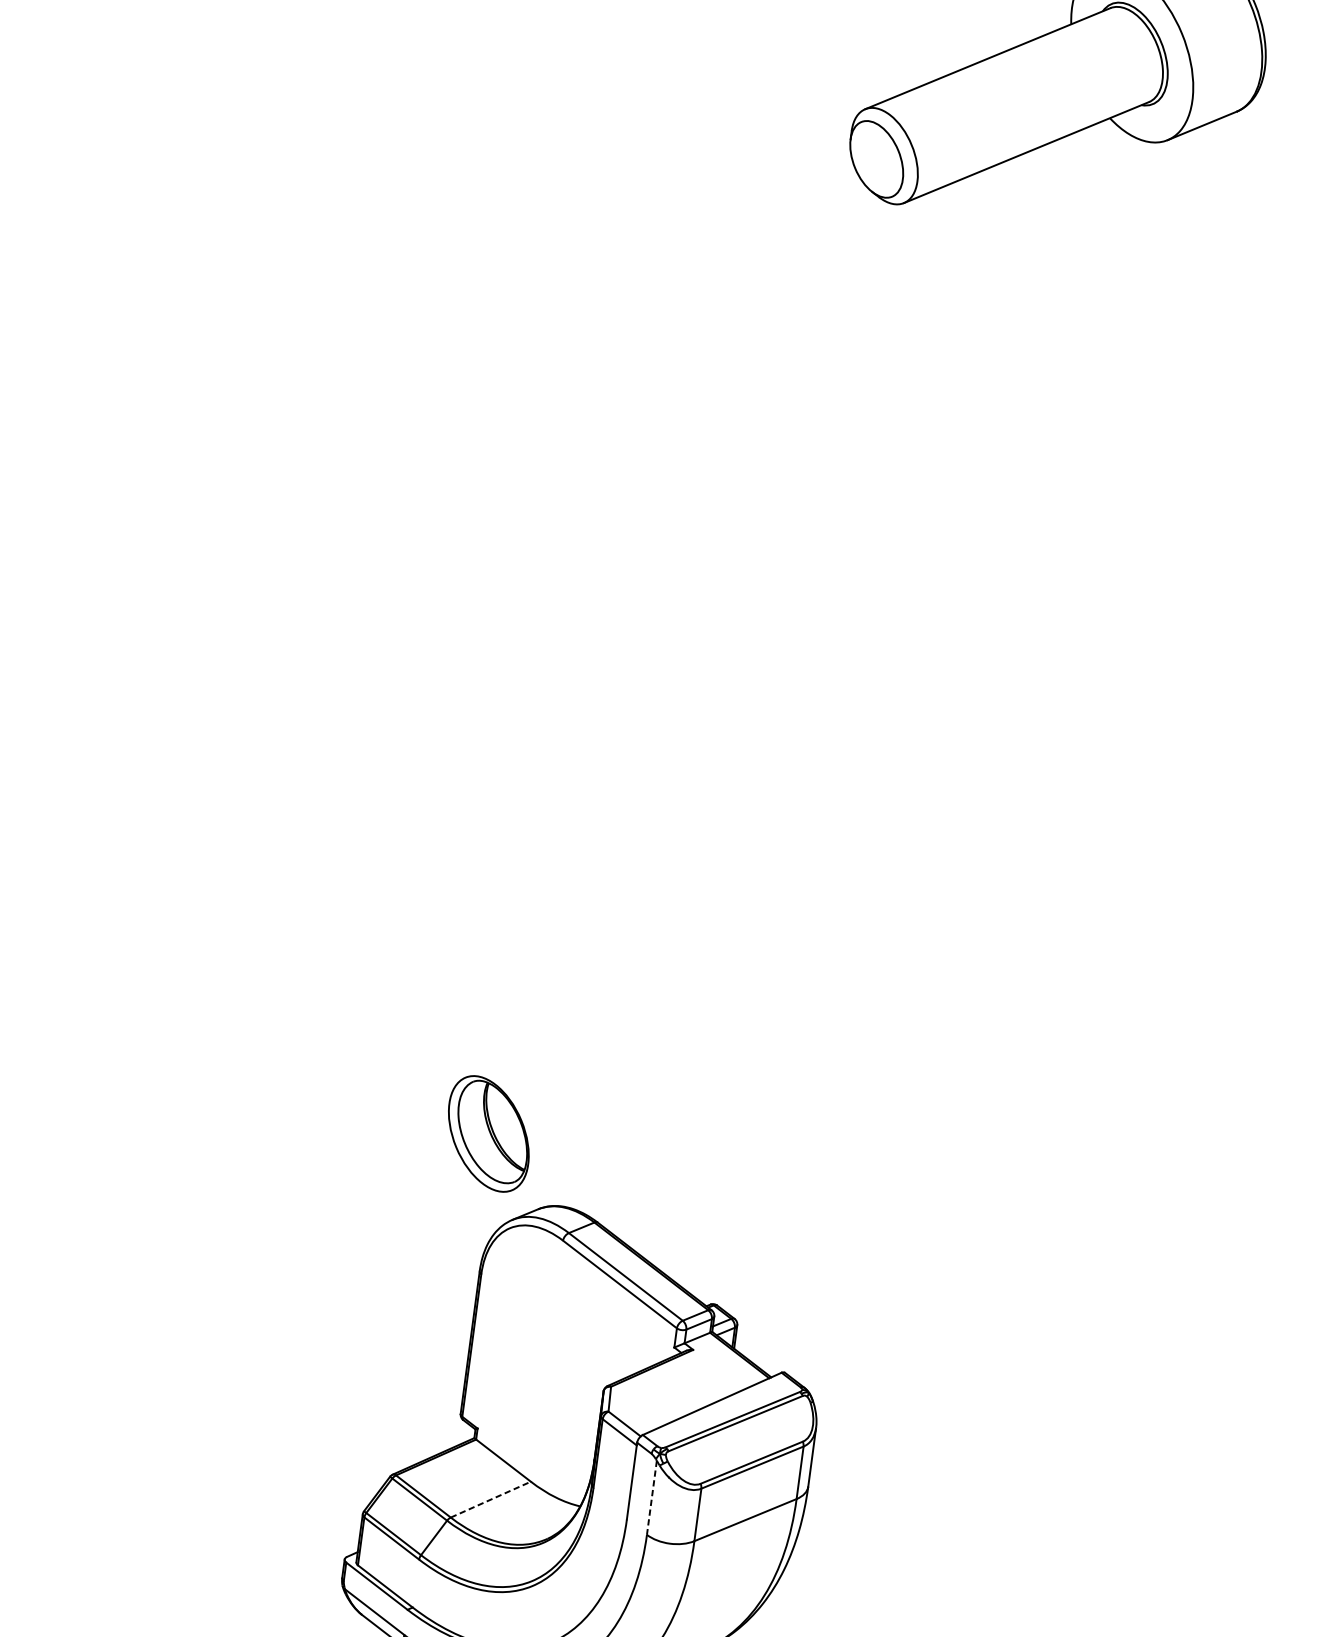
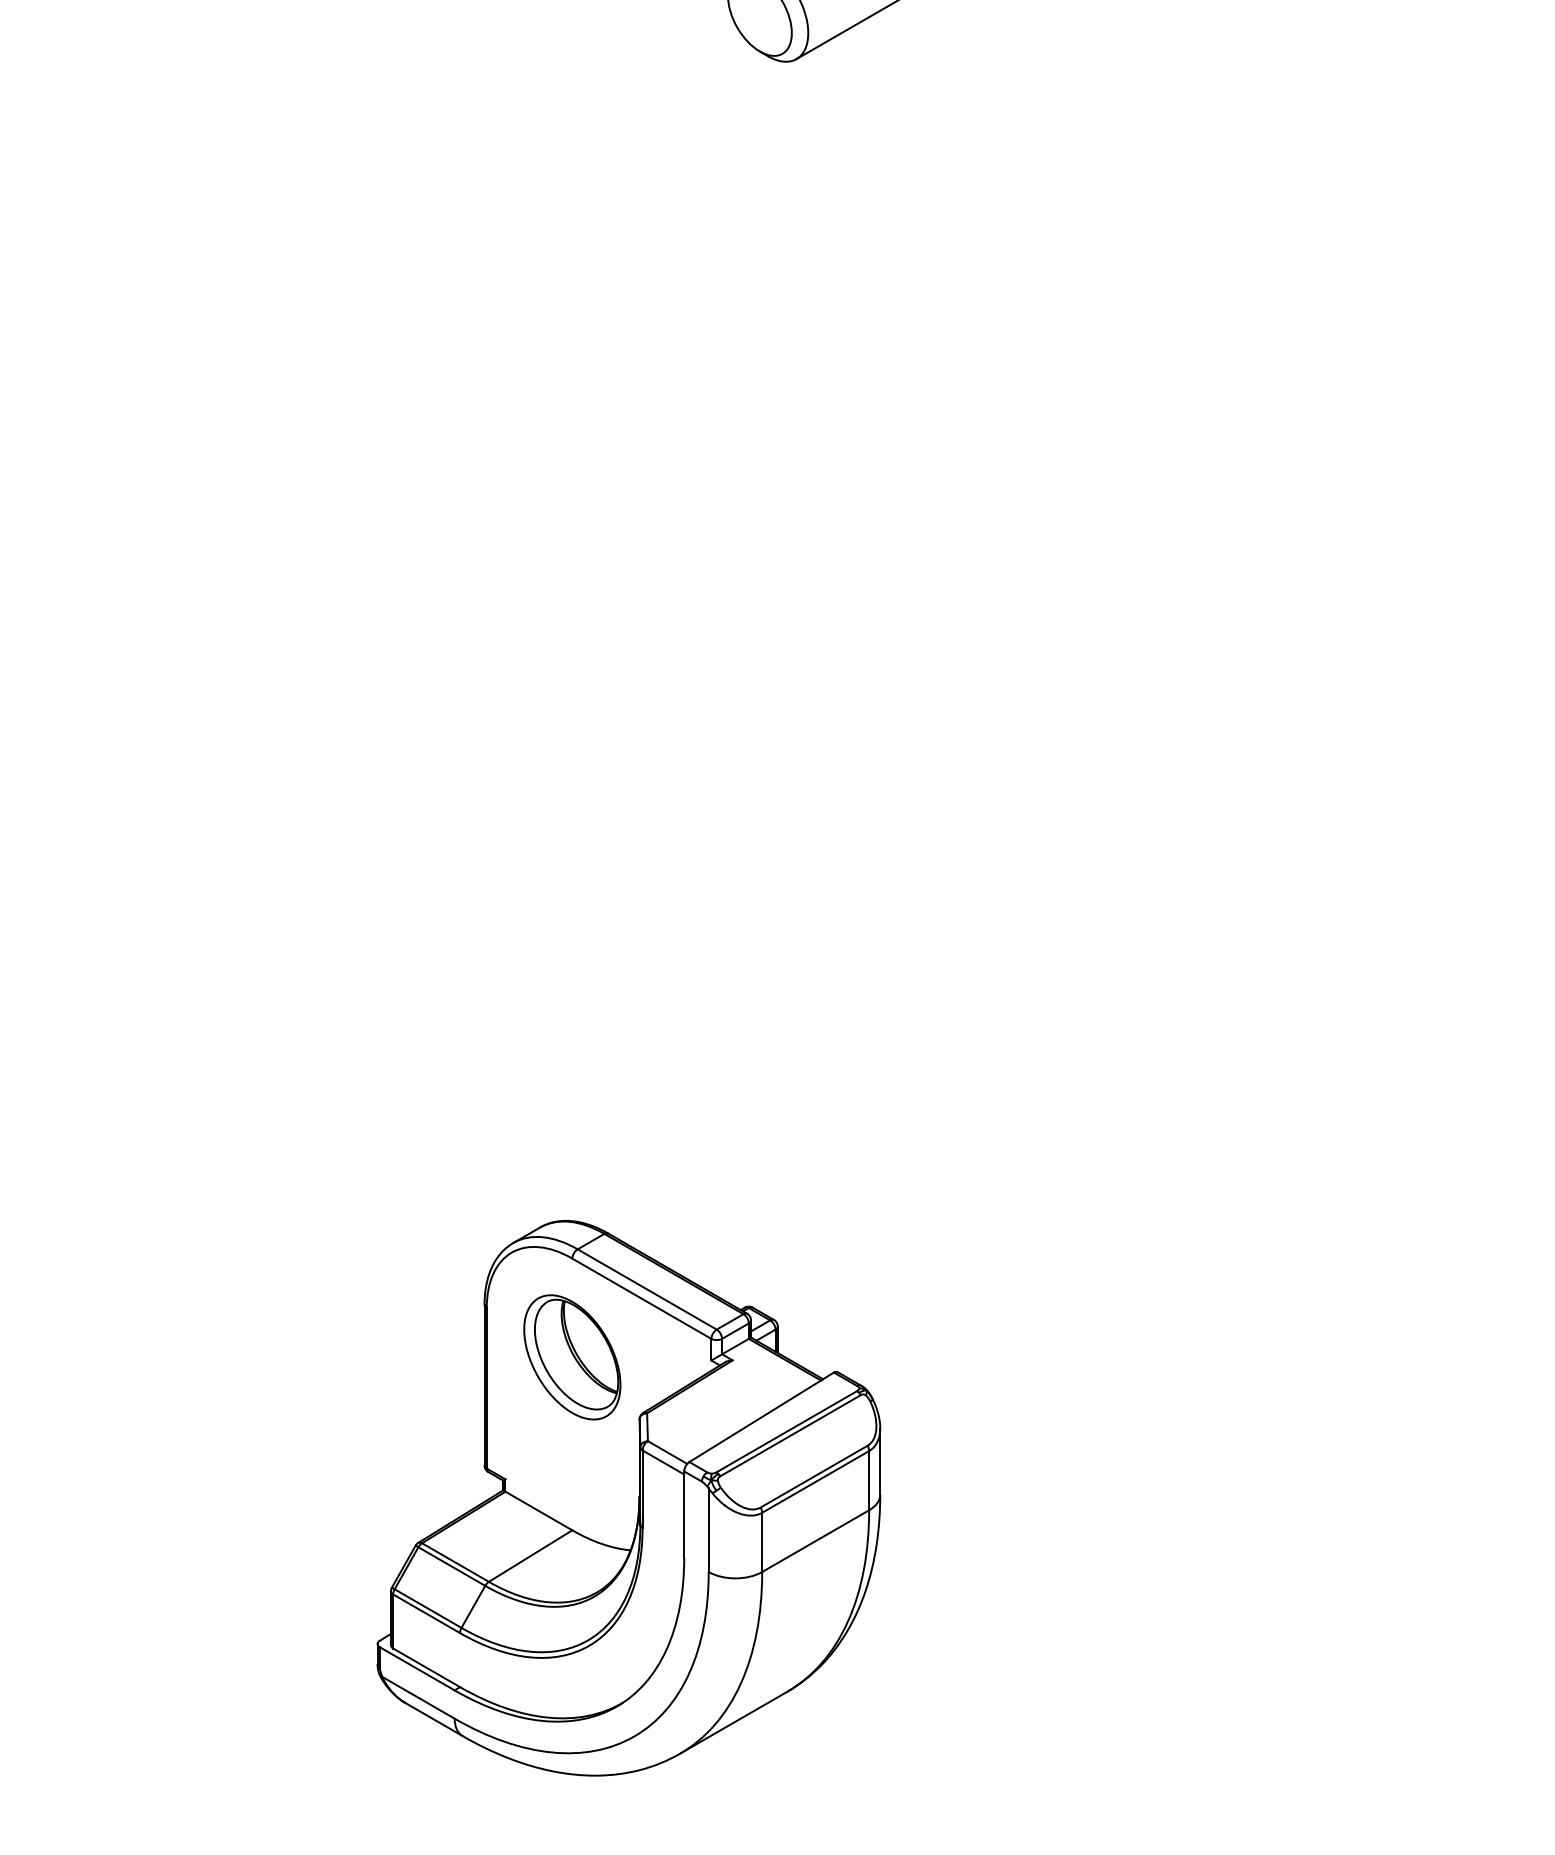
part: (488, 1134) -> (572, 1357), moved
line: (651, 1497) -> (708, 1530), dashed -> solid
line: (491, 1499) -> (531, 1555), dashed -> solid

